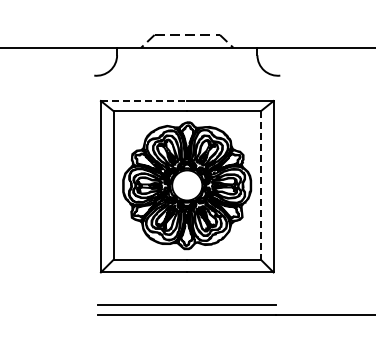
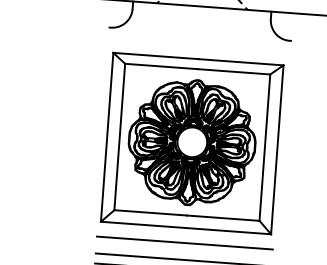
line: (144, 101) -> (156, 56), dashed -> solid
line: (260, 185) -> (264, 147), dashed -> solid
line: (187, 287) -> (185, 242), added

